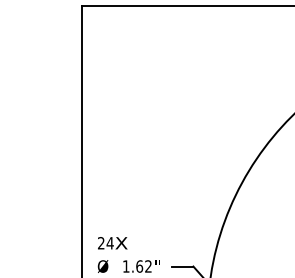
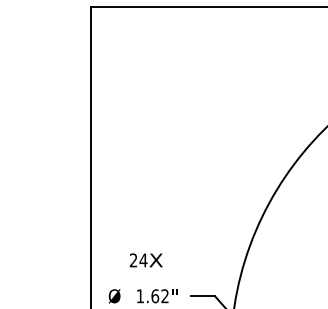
text: (111, 243) -> (145, 260), moved

